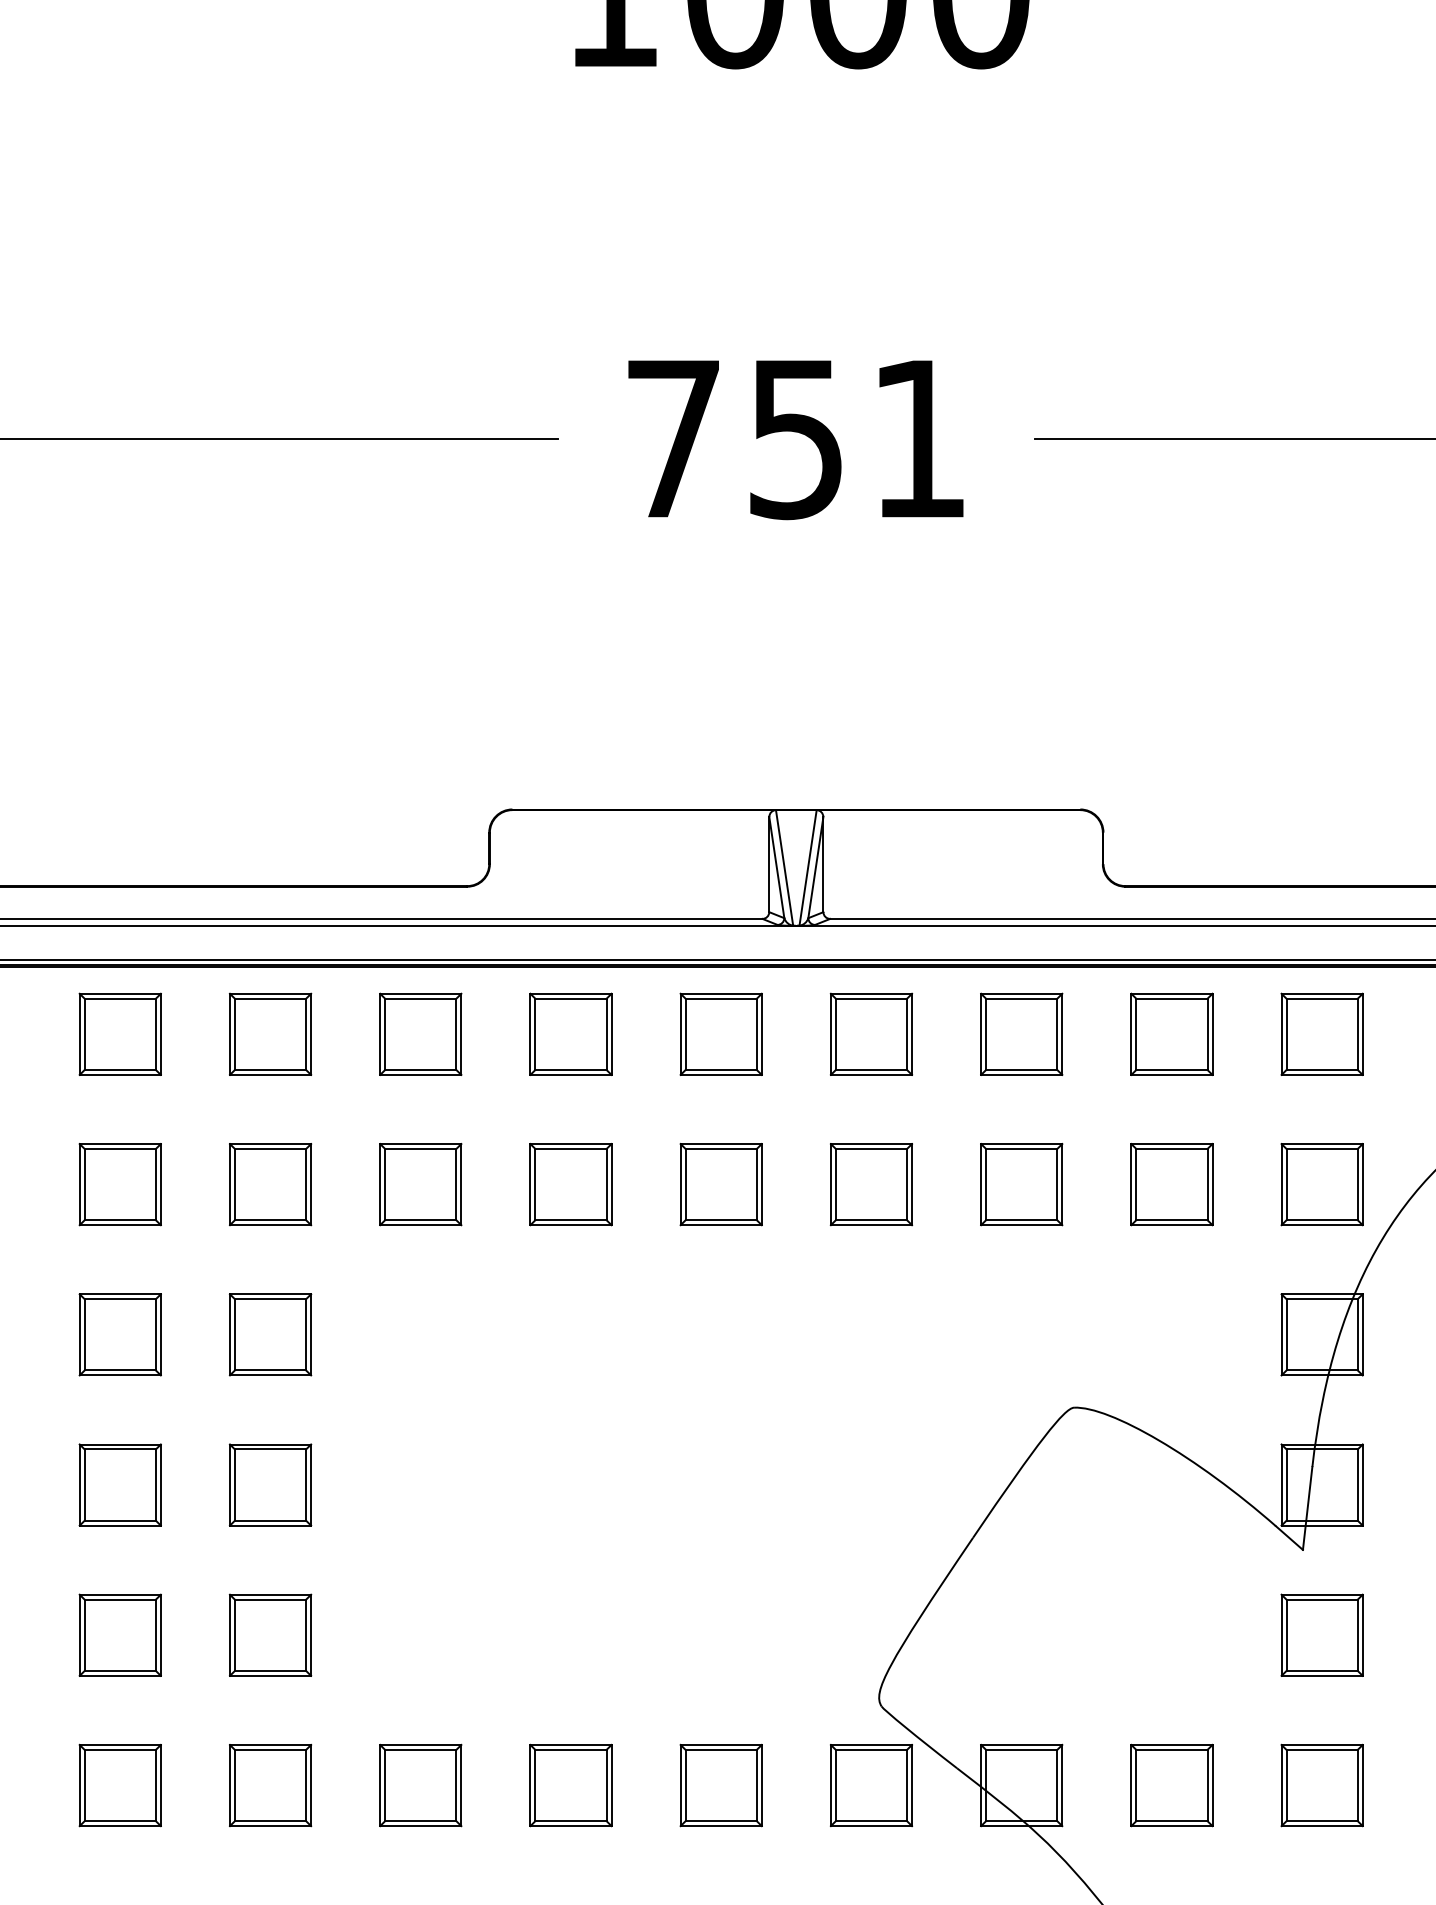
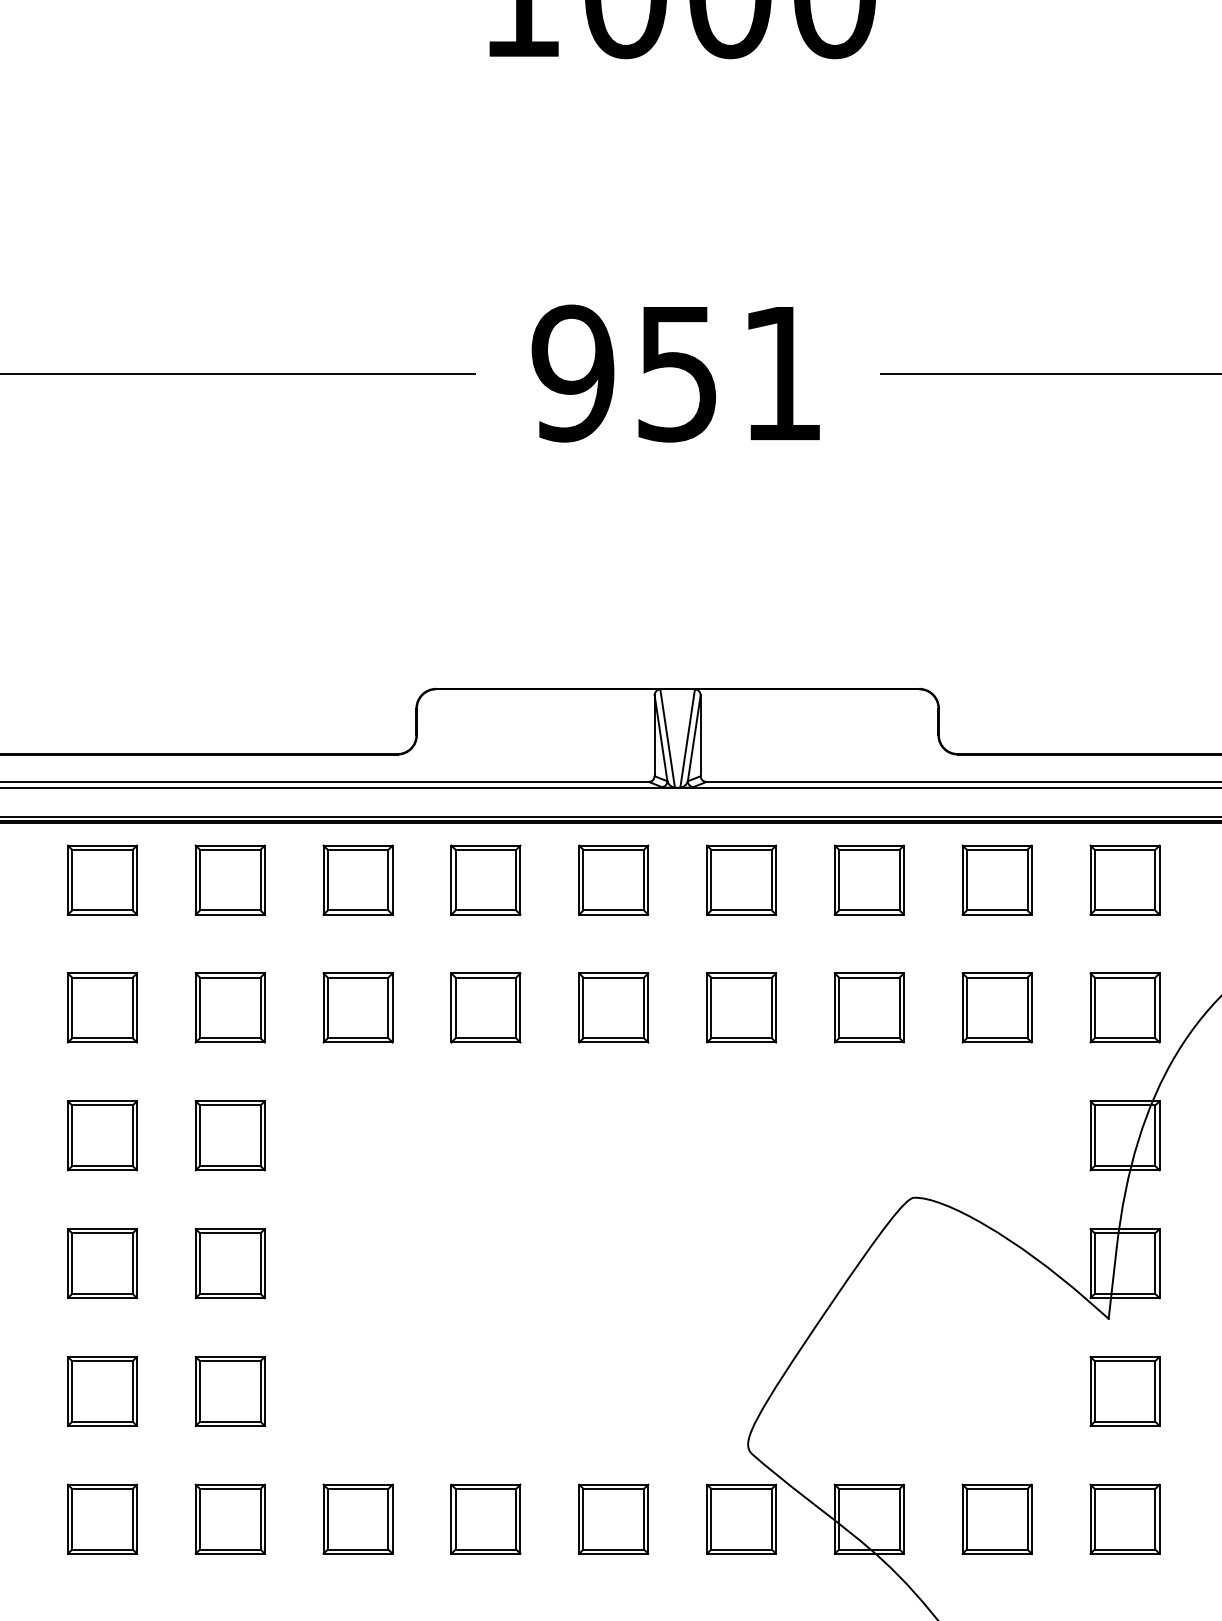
text: (672, 438) -> (572, 373), 751 -> 951

